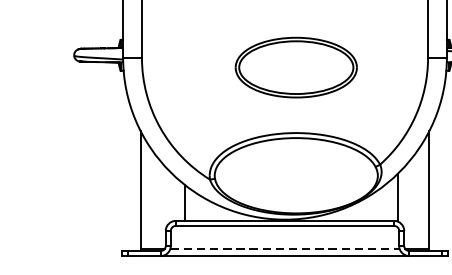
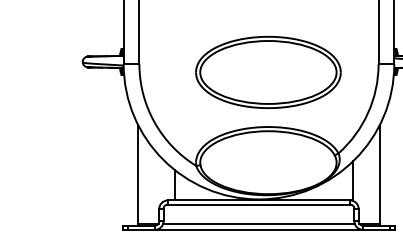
part: (296, 66) -> (268, 71), size x1.43
line: (285, 248) -> (259, 223), dashed -> solid

